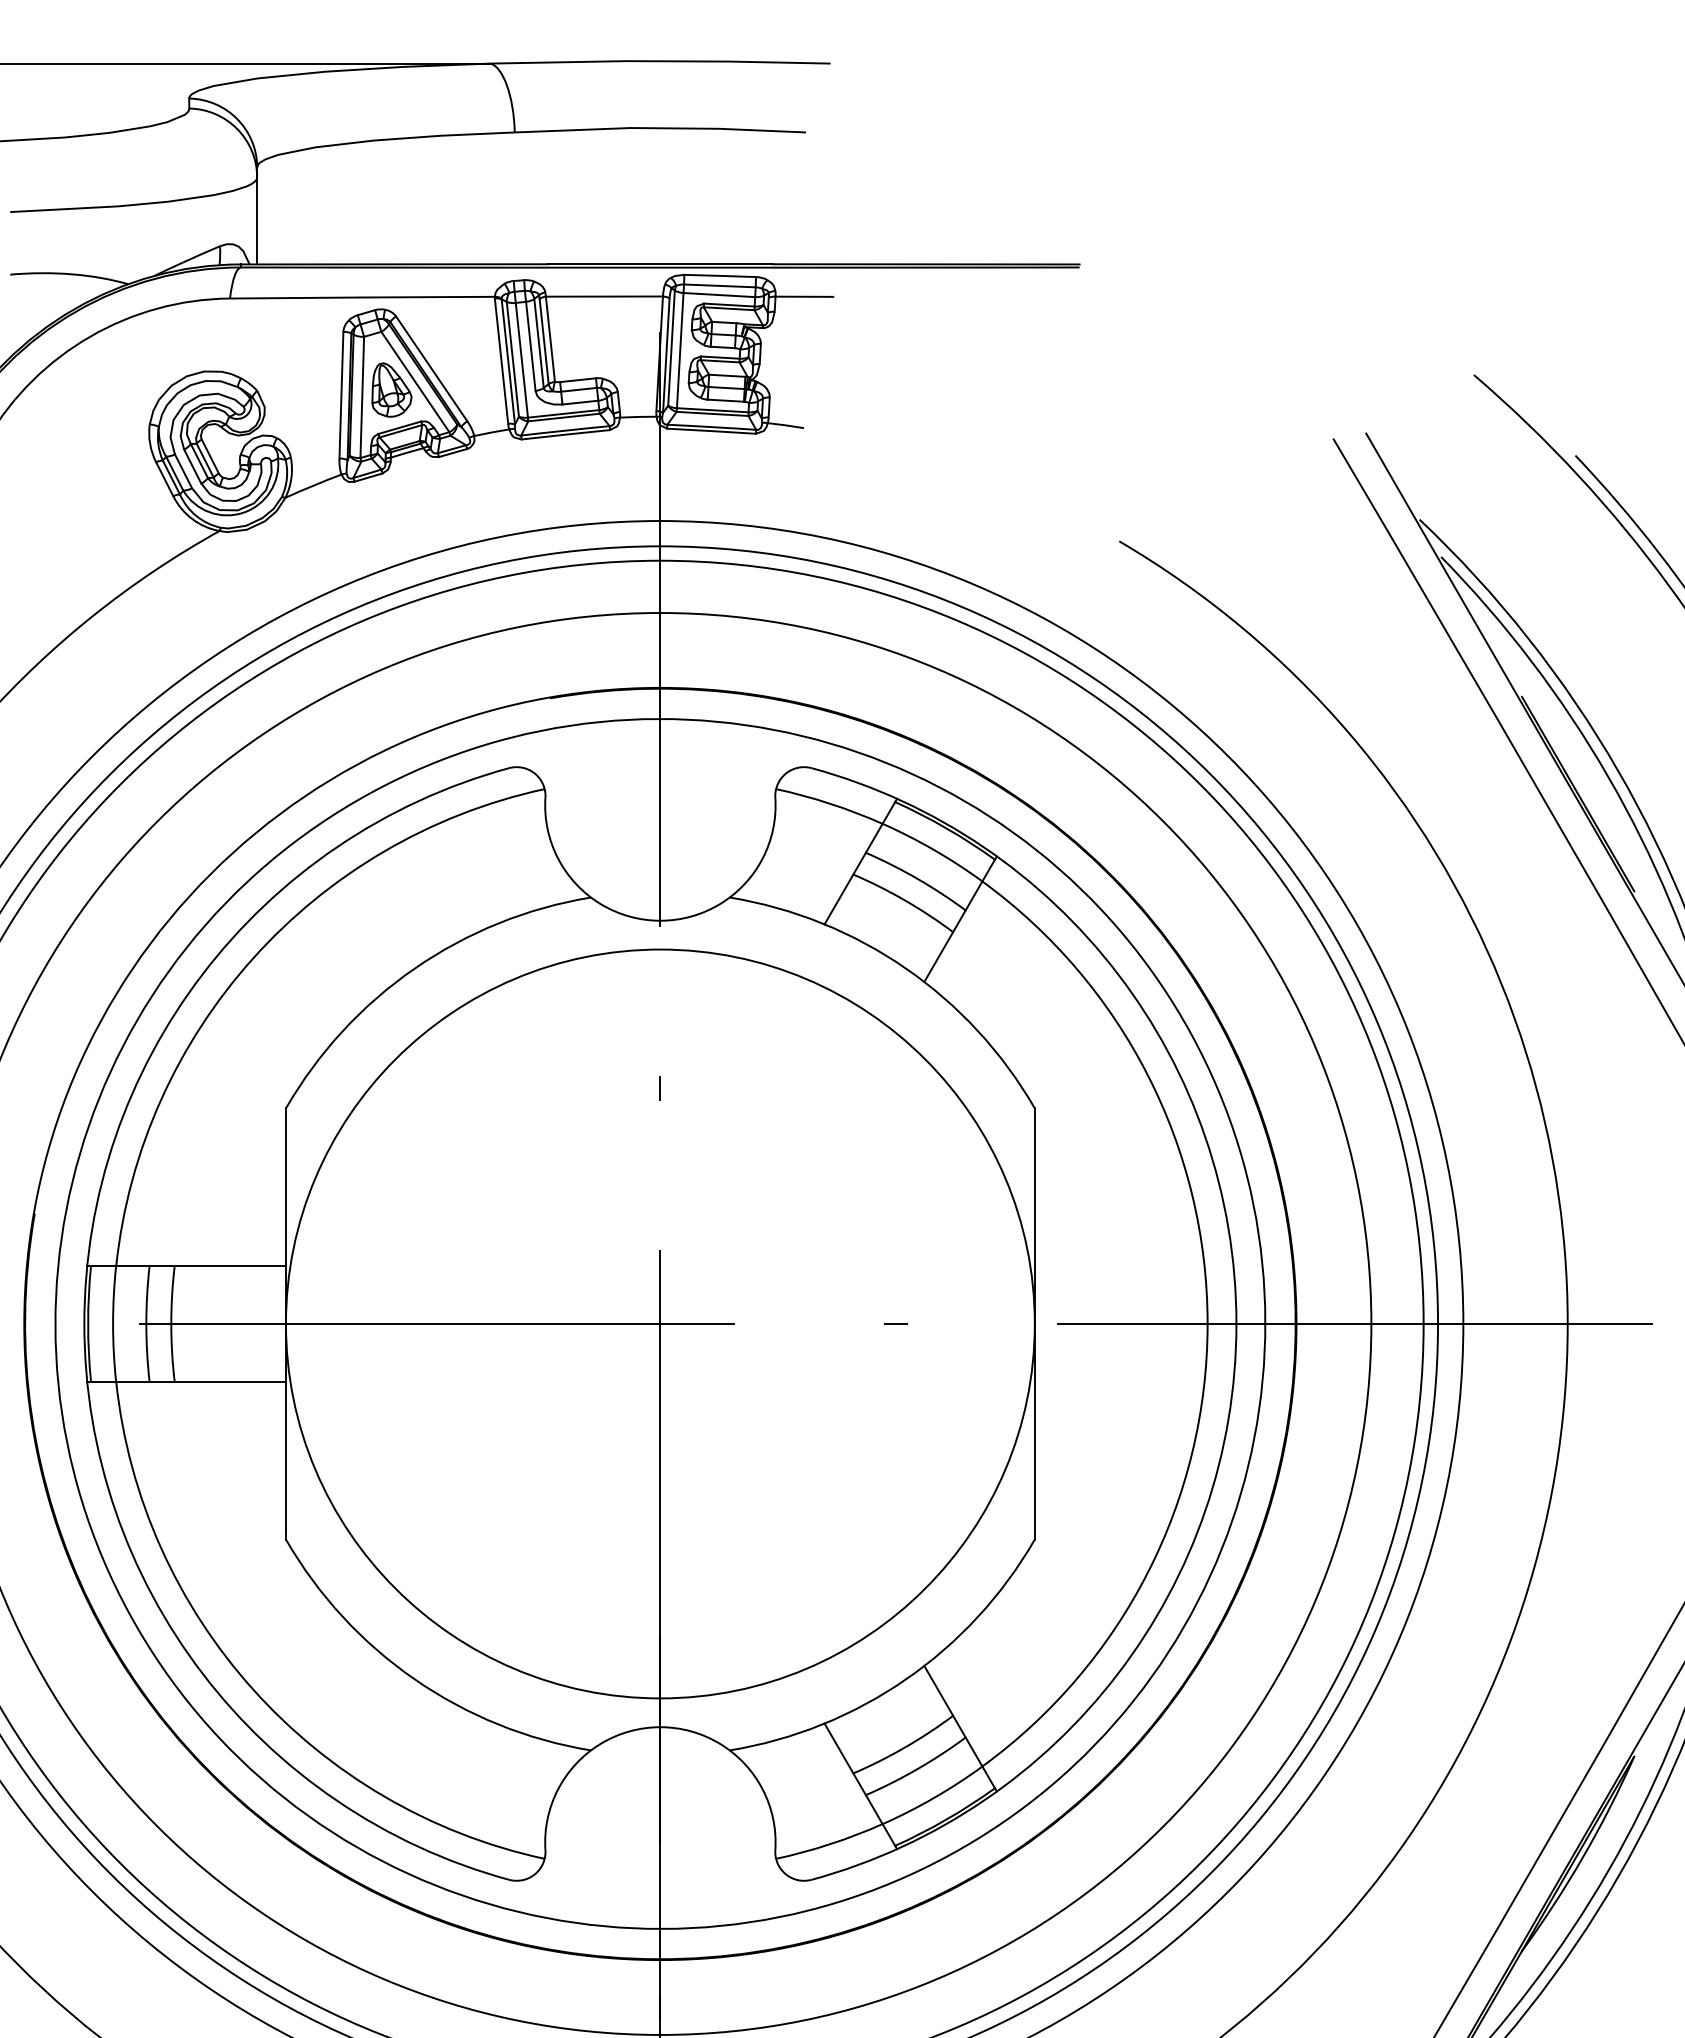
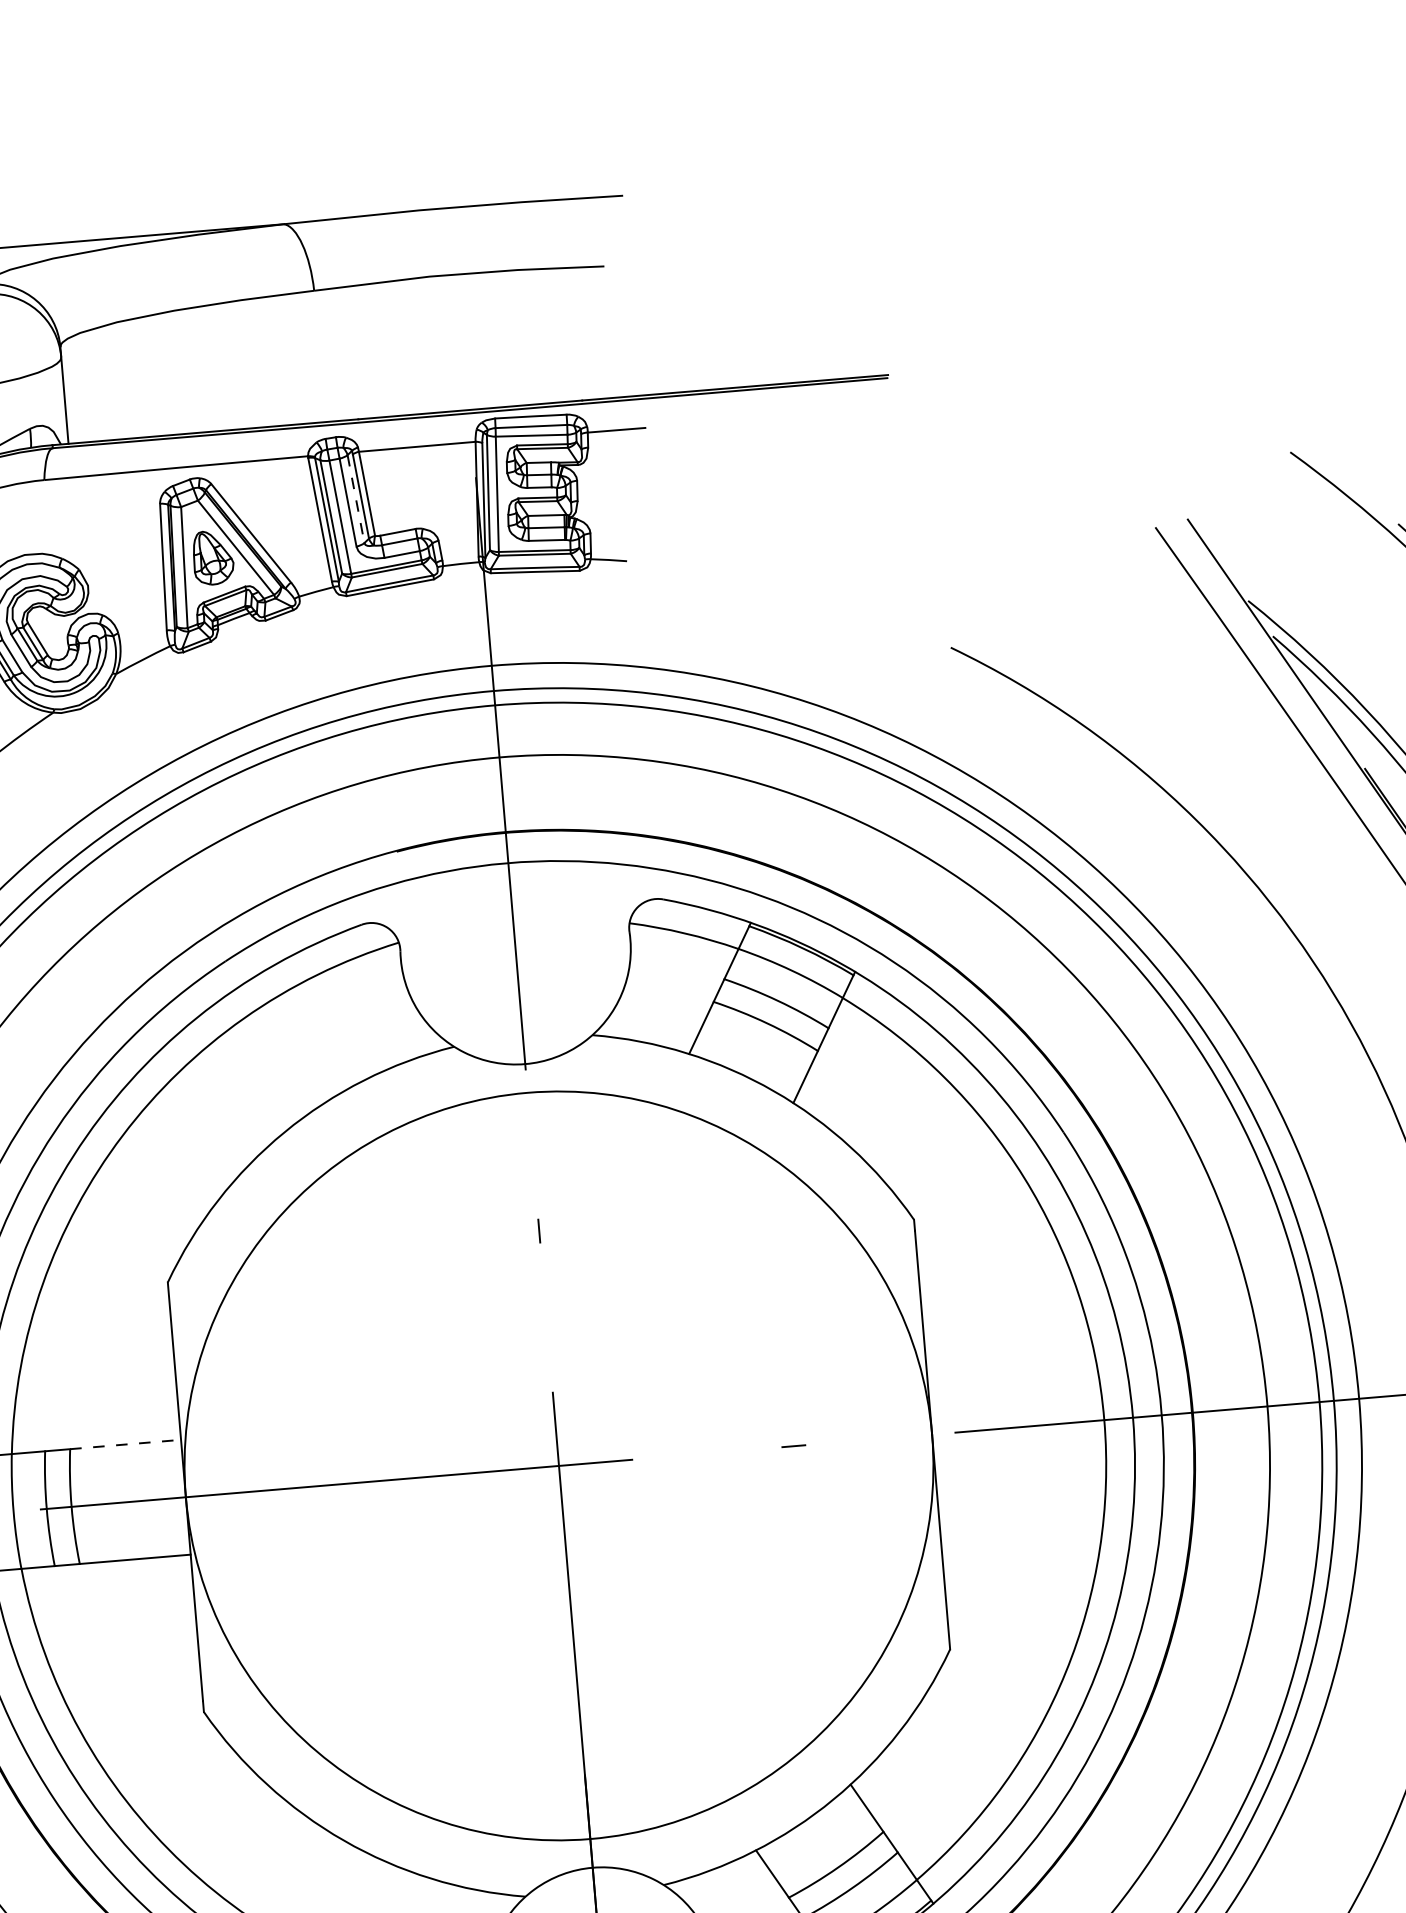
line: (539, 343) -> (356, 499), solid -> dashed
line: (230, 1266) -> (125, 1444), solid -> dashed

